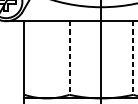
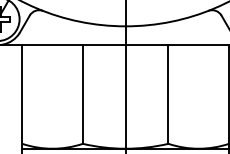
line: (69, 58) -> (82, 94), dashed -> solid
line: (133, 58) -> (168, 94), dashed -> solid

